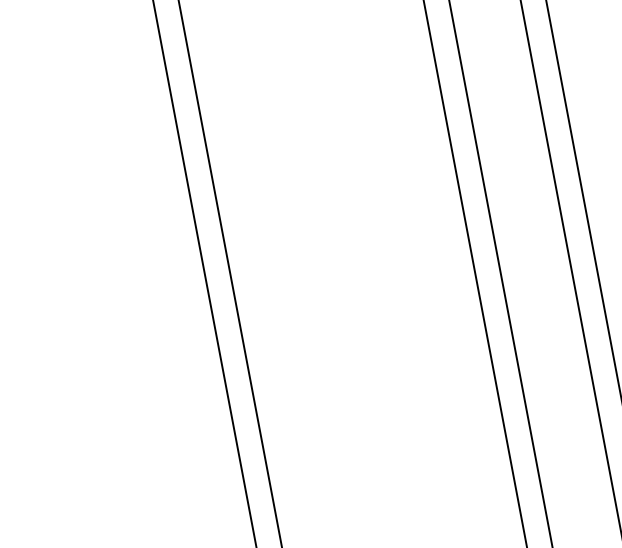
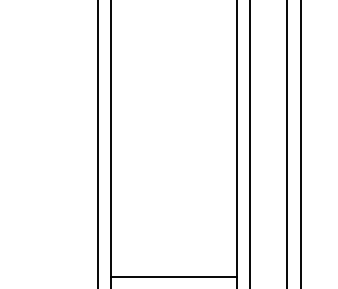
line: (395, 506) -> (173, 276), added

